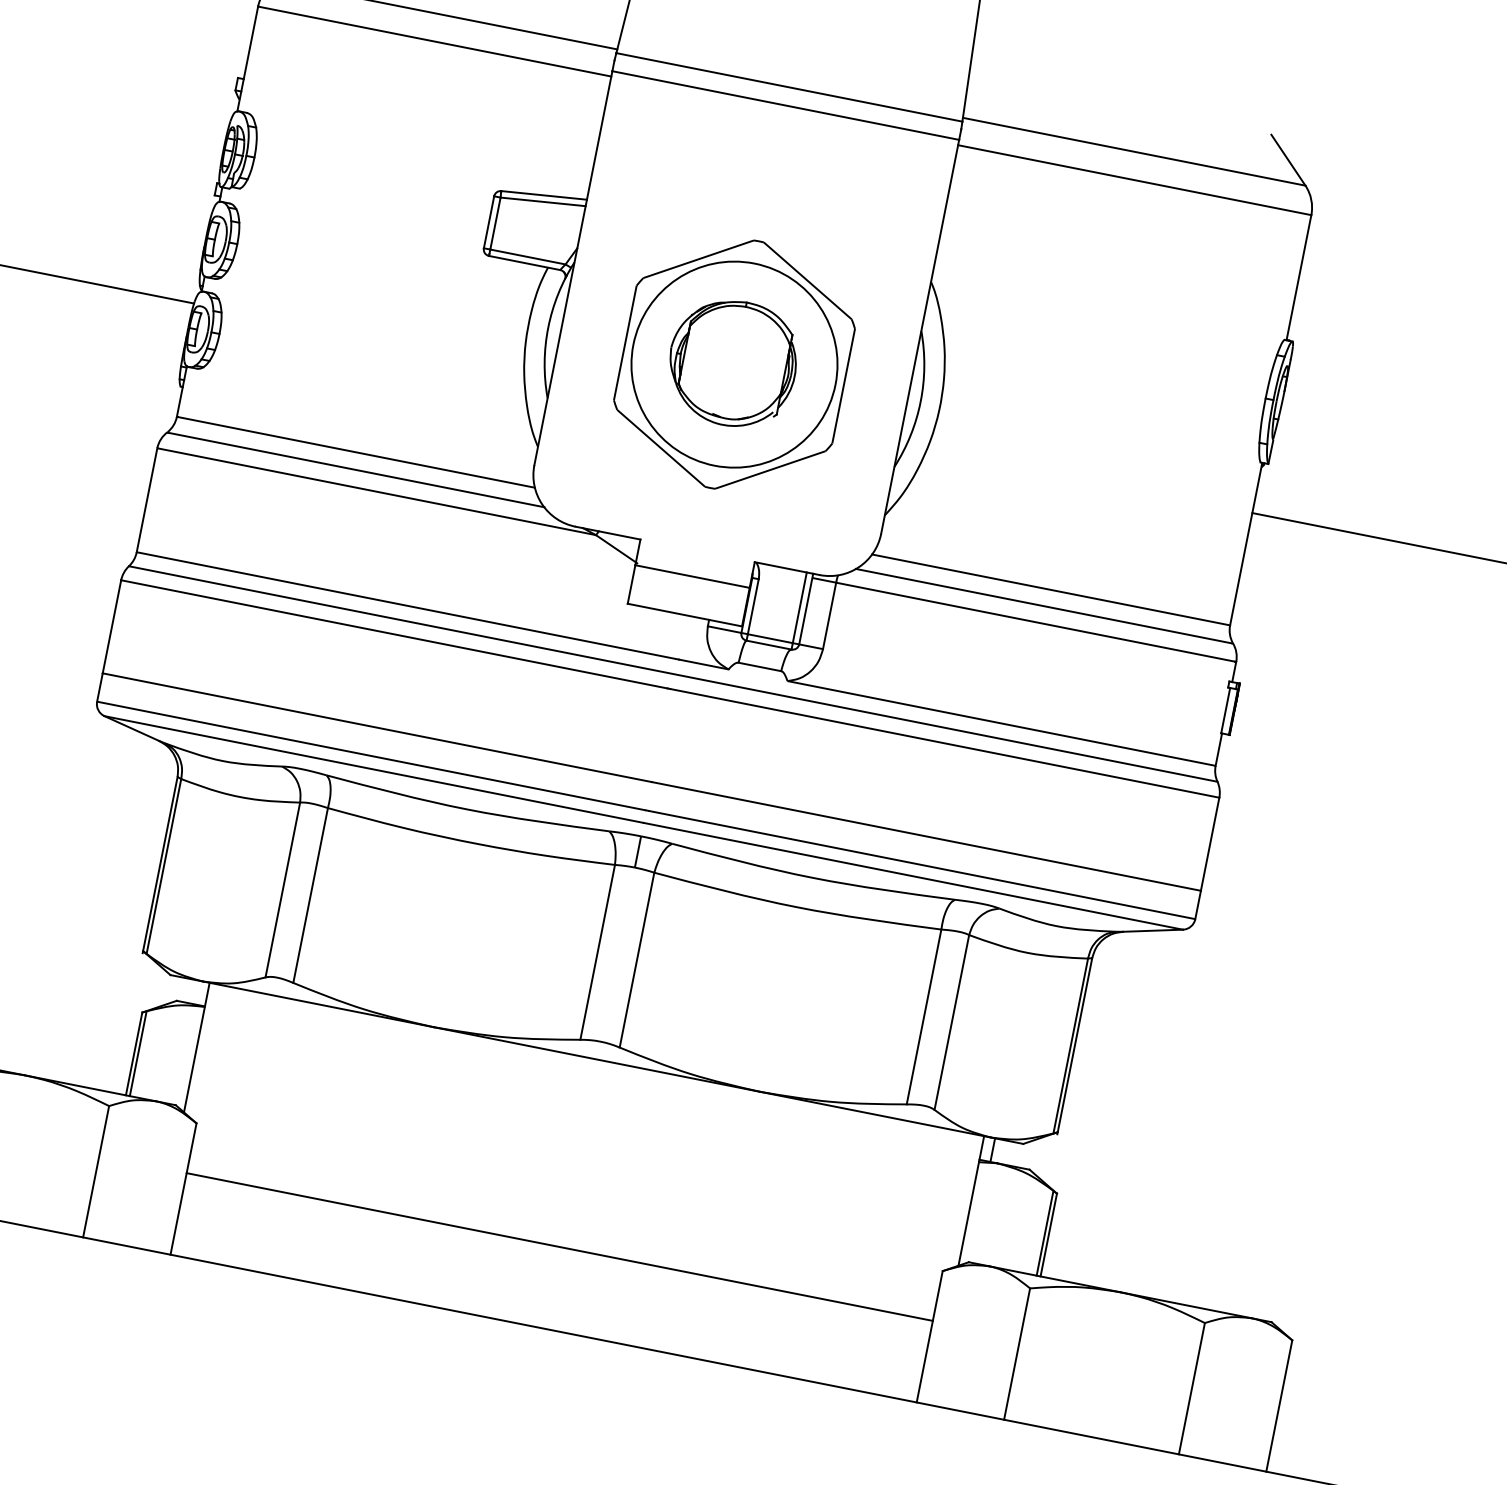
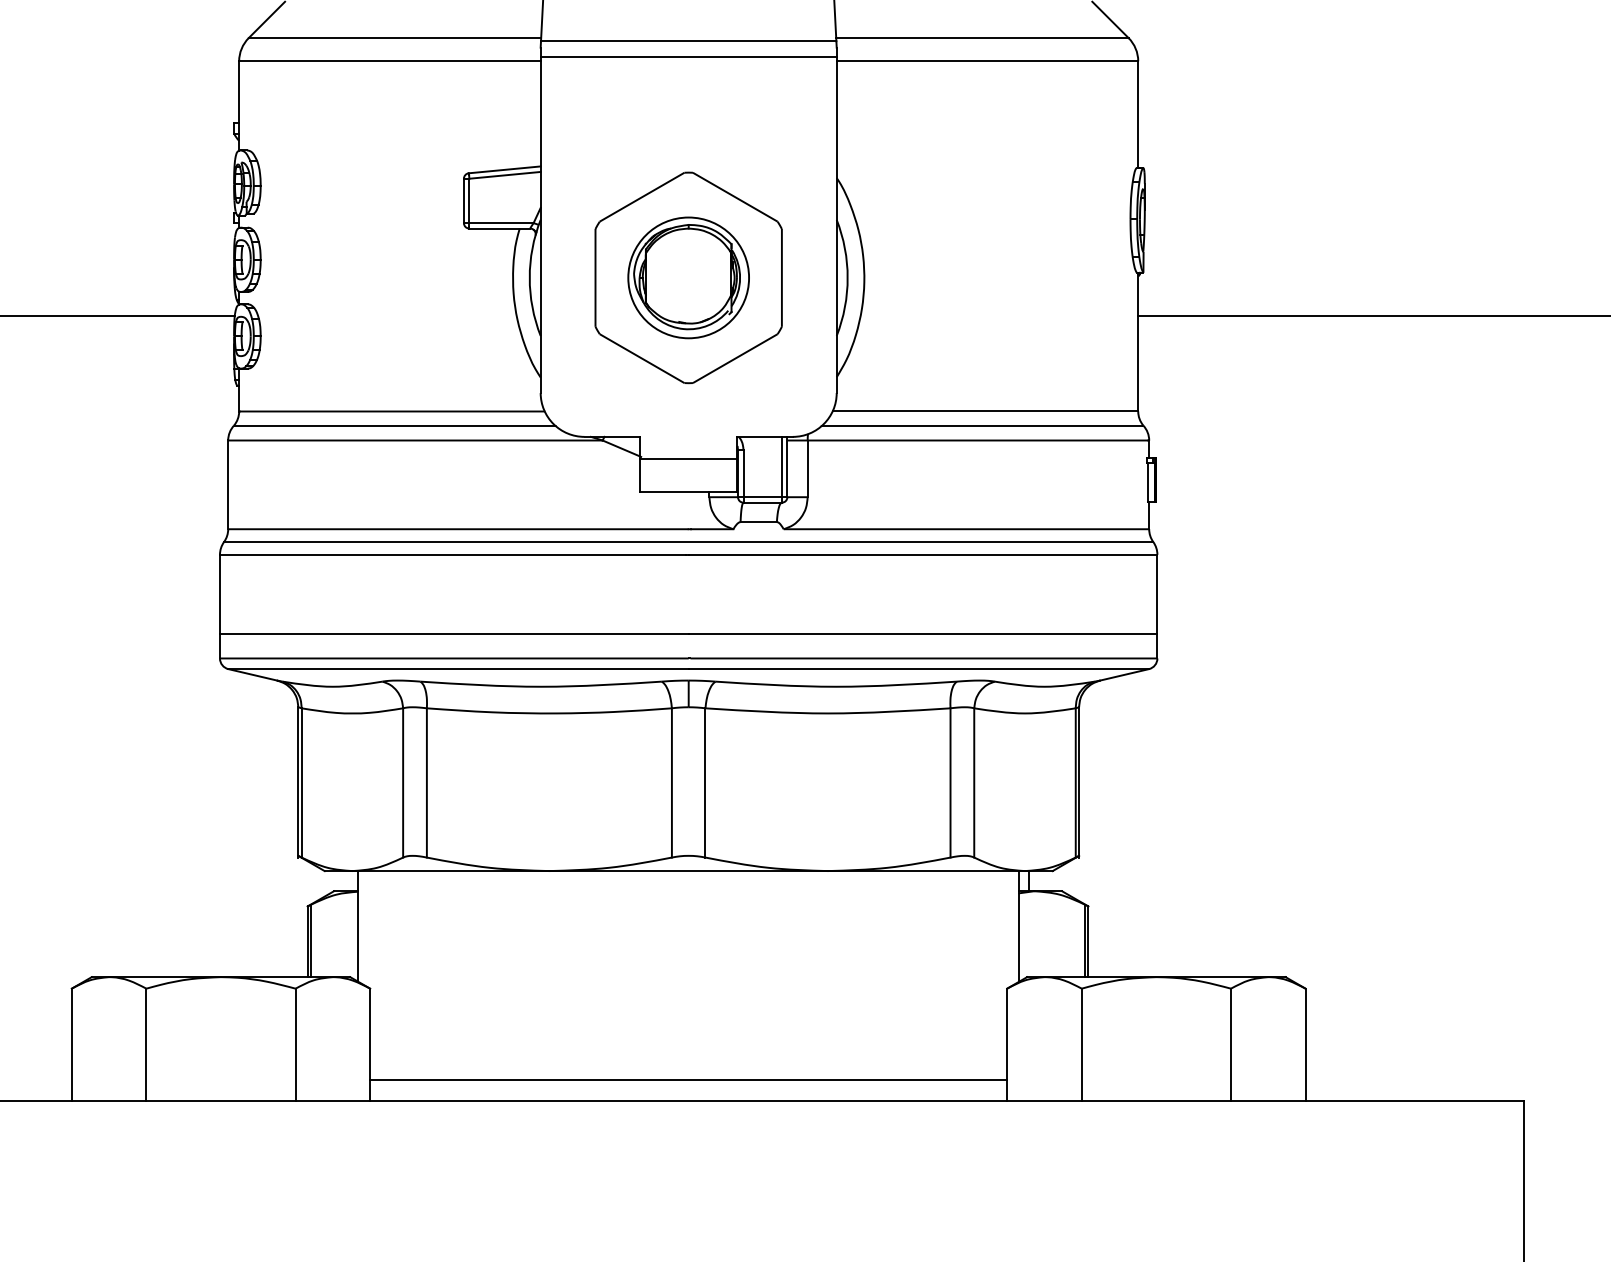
circle: (734, 364) -> (688, 277), size x0.7
line: (559, 1247) -> (688, 1080), moved

